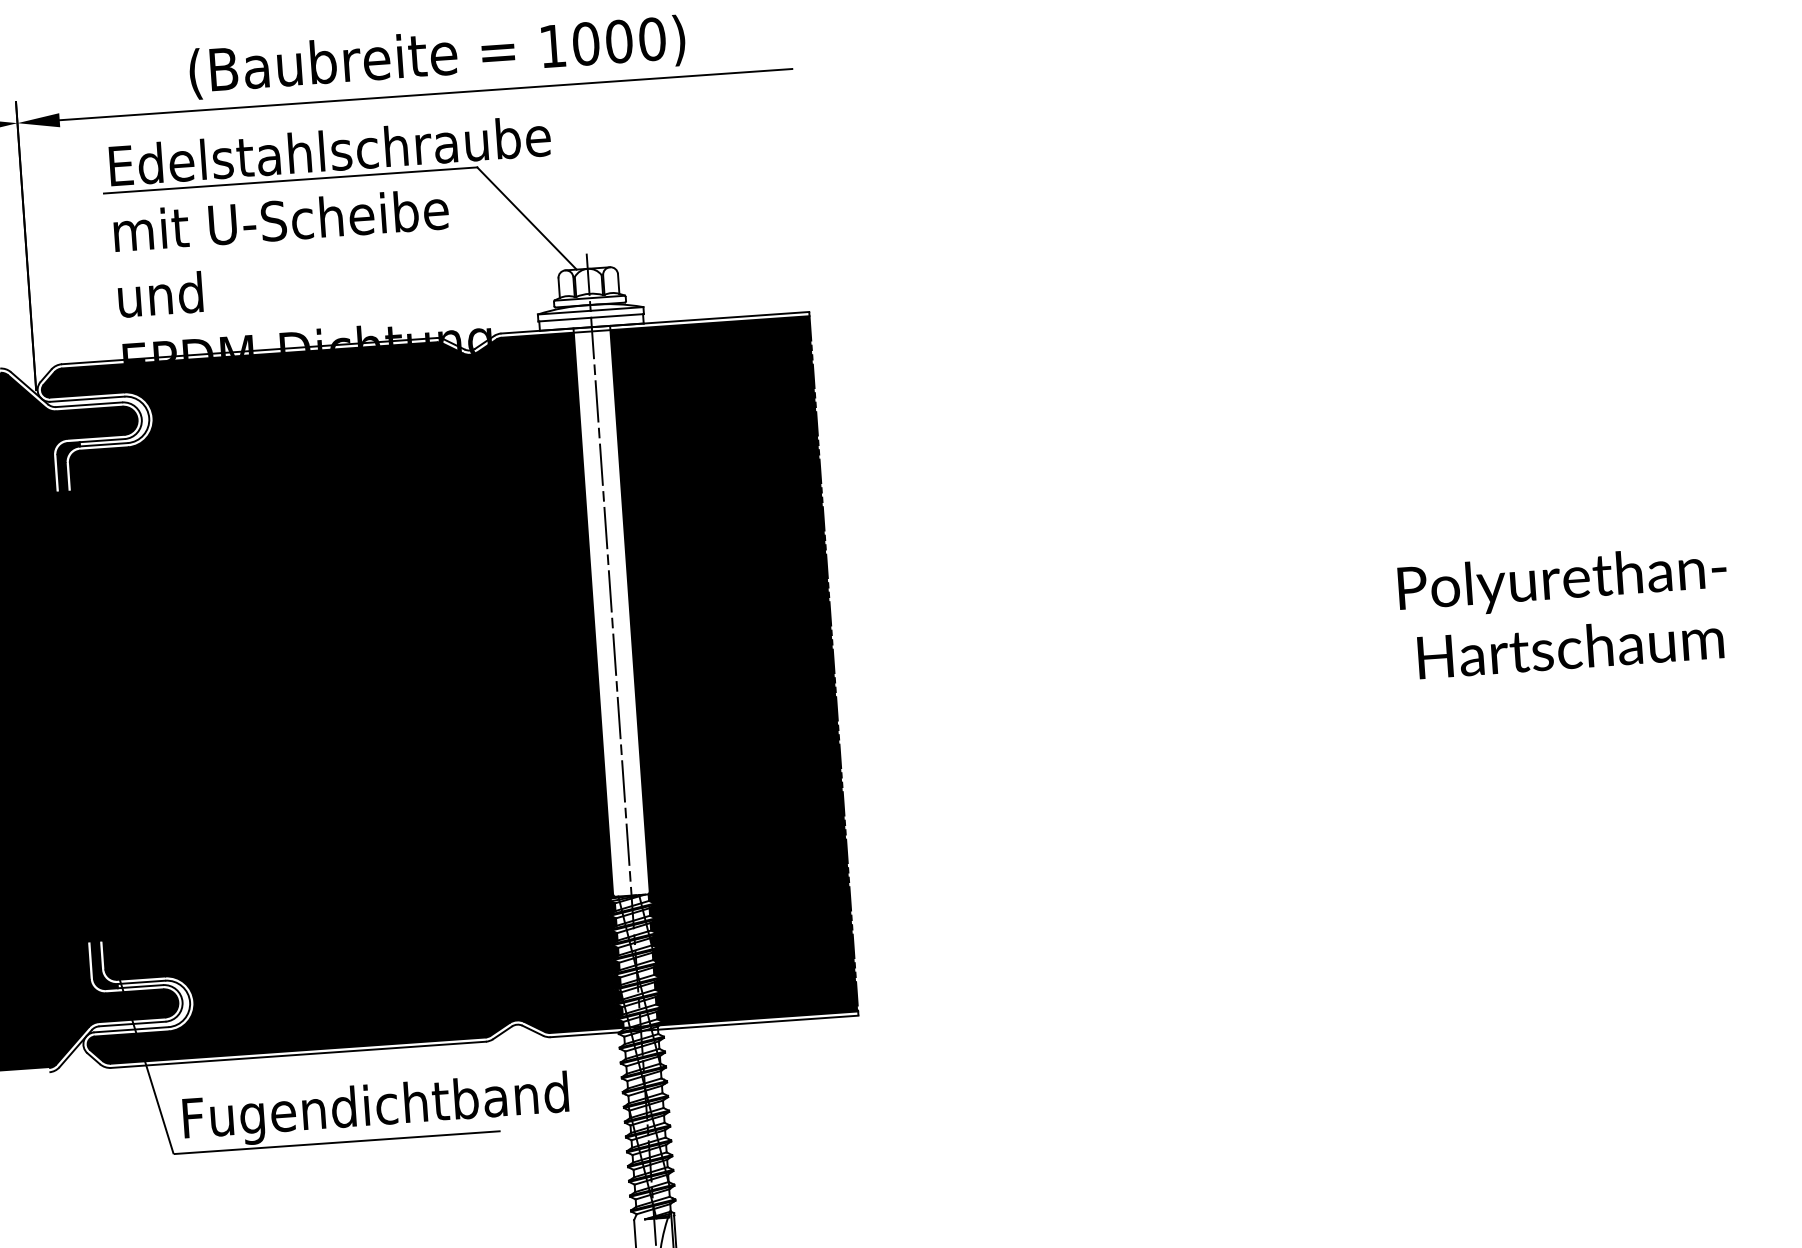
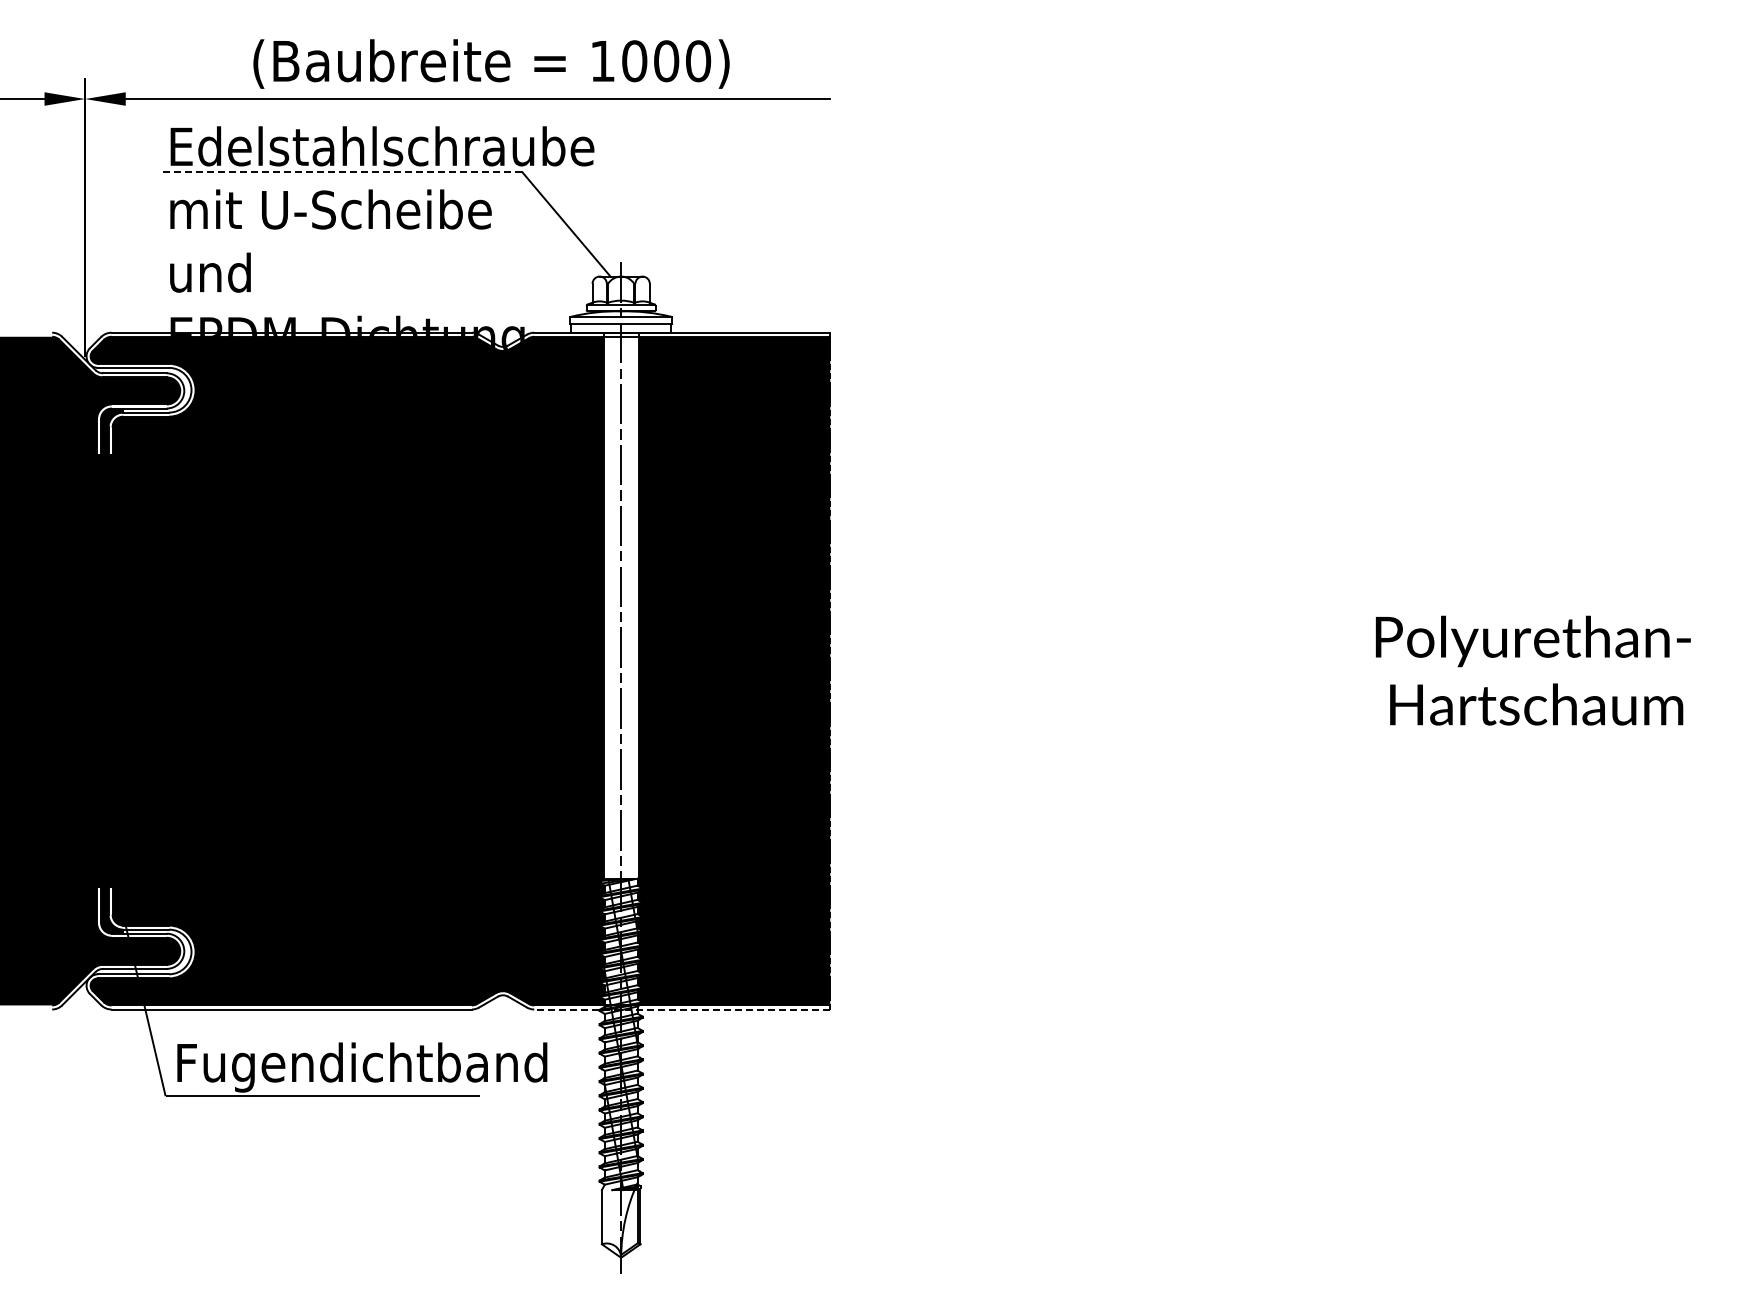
line: (290, 180) -> (342, 172), solid -> dashed
line: (703, 1026) -> (681, 1009), solid -> dashed

